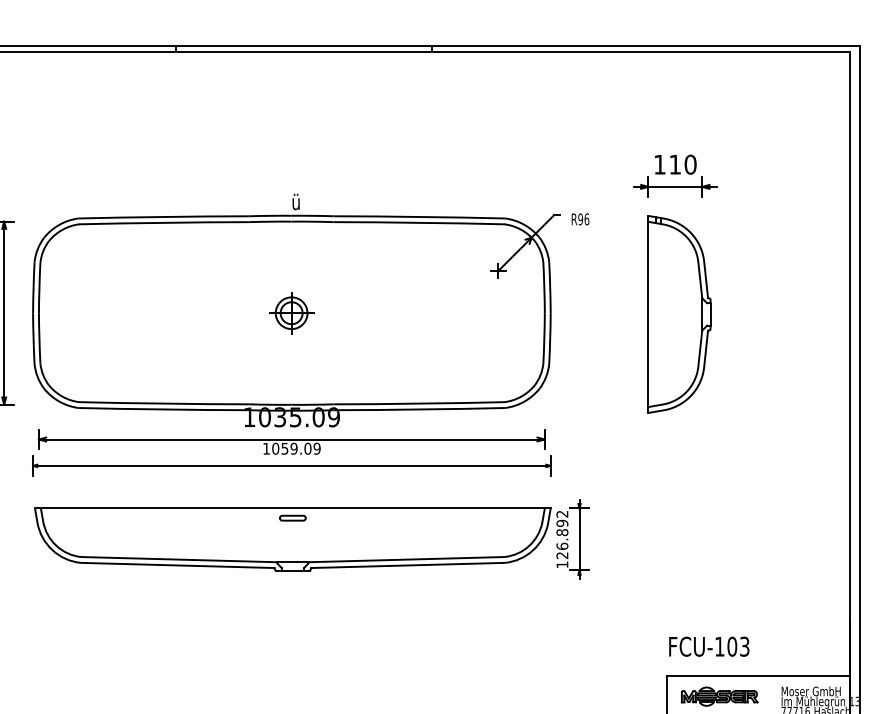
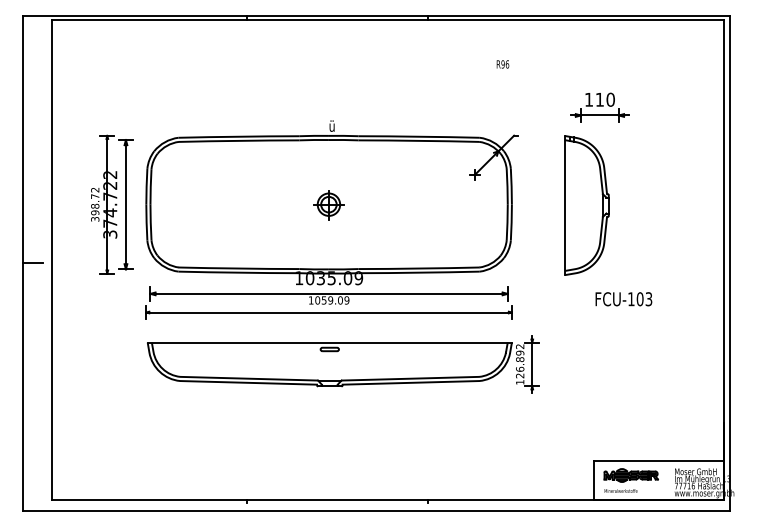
text: (579, 219) -> (502, 64), moved
part: (678, 314) -> (586, 205), moved
text: (708, 647) -> (623, 299), moved

